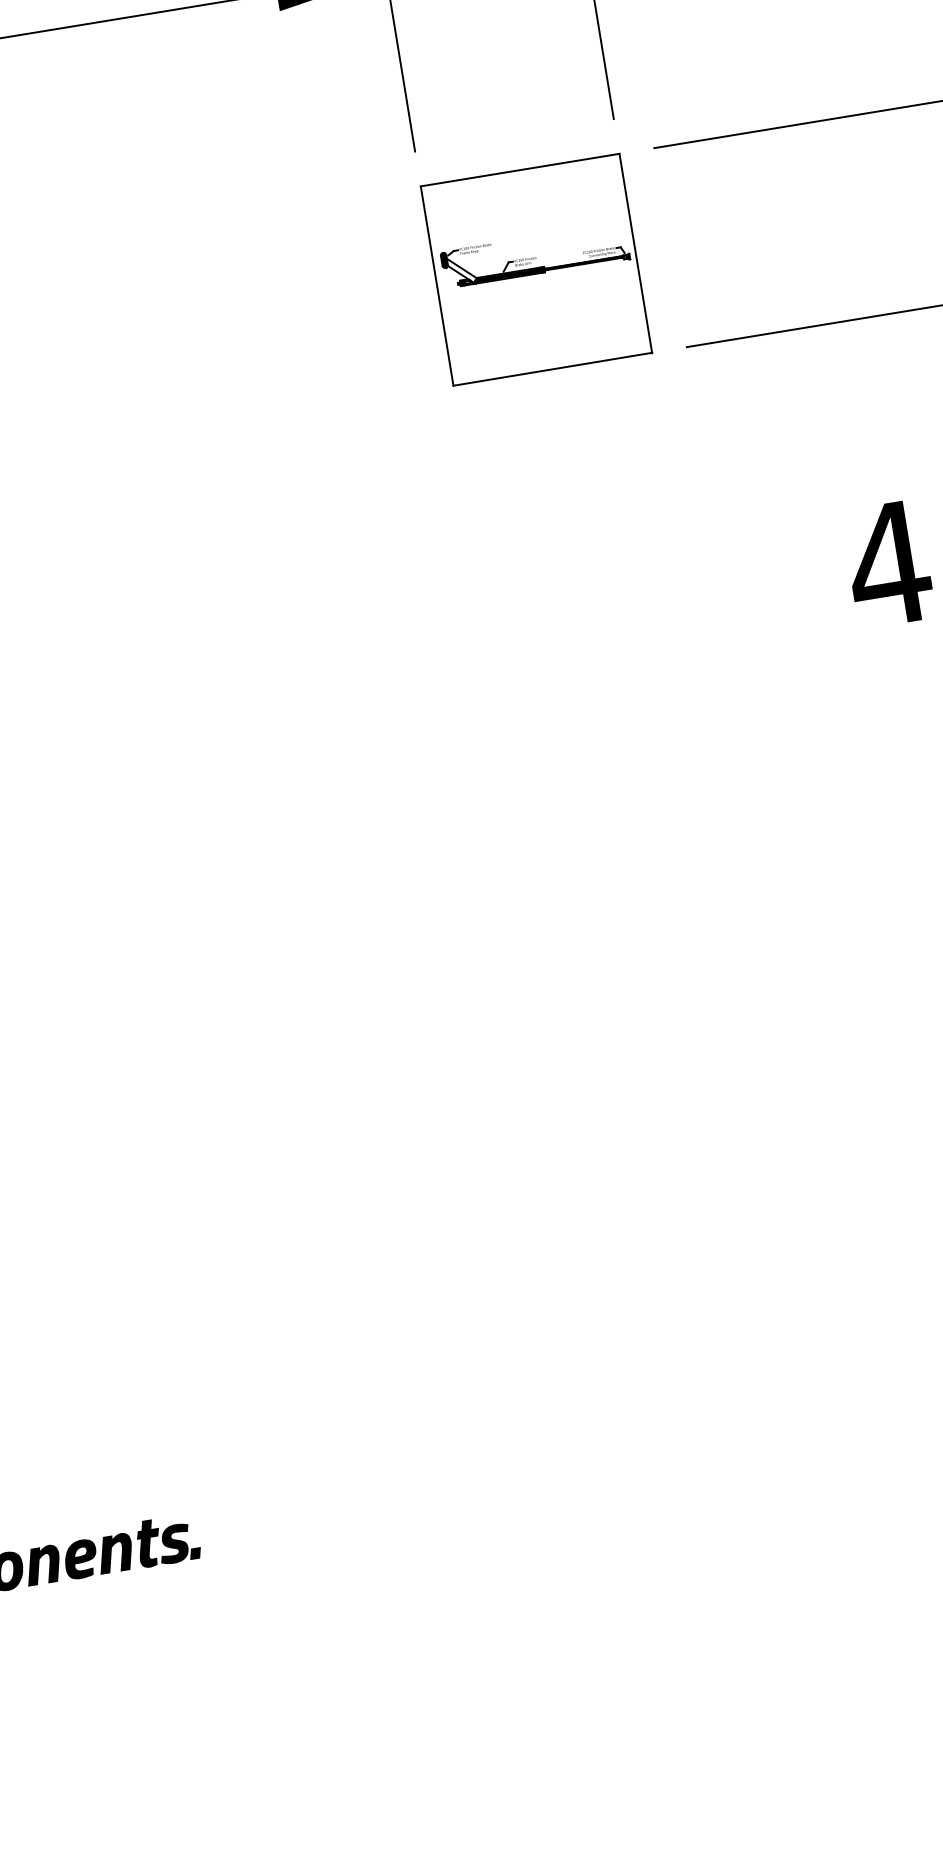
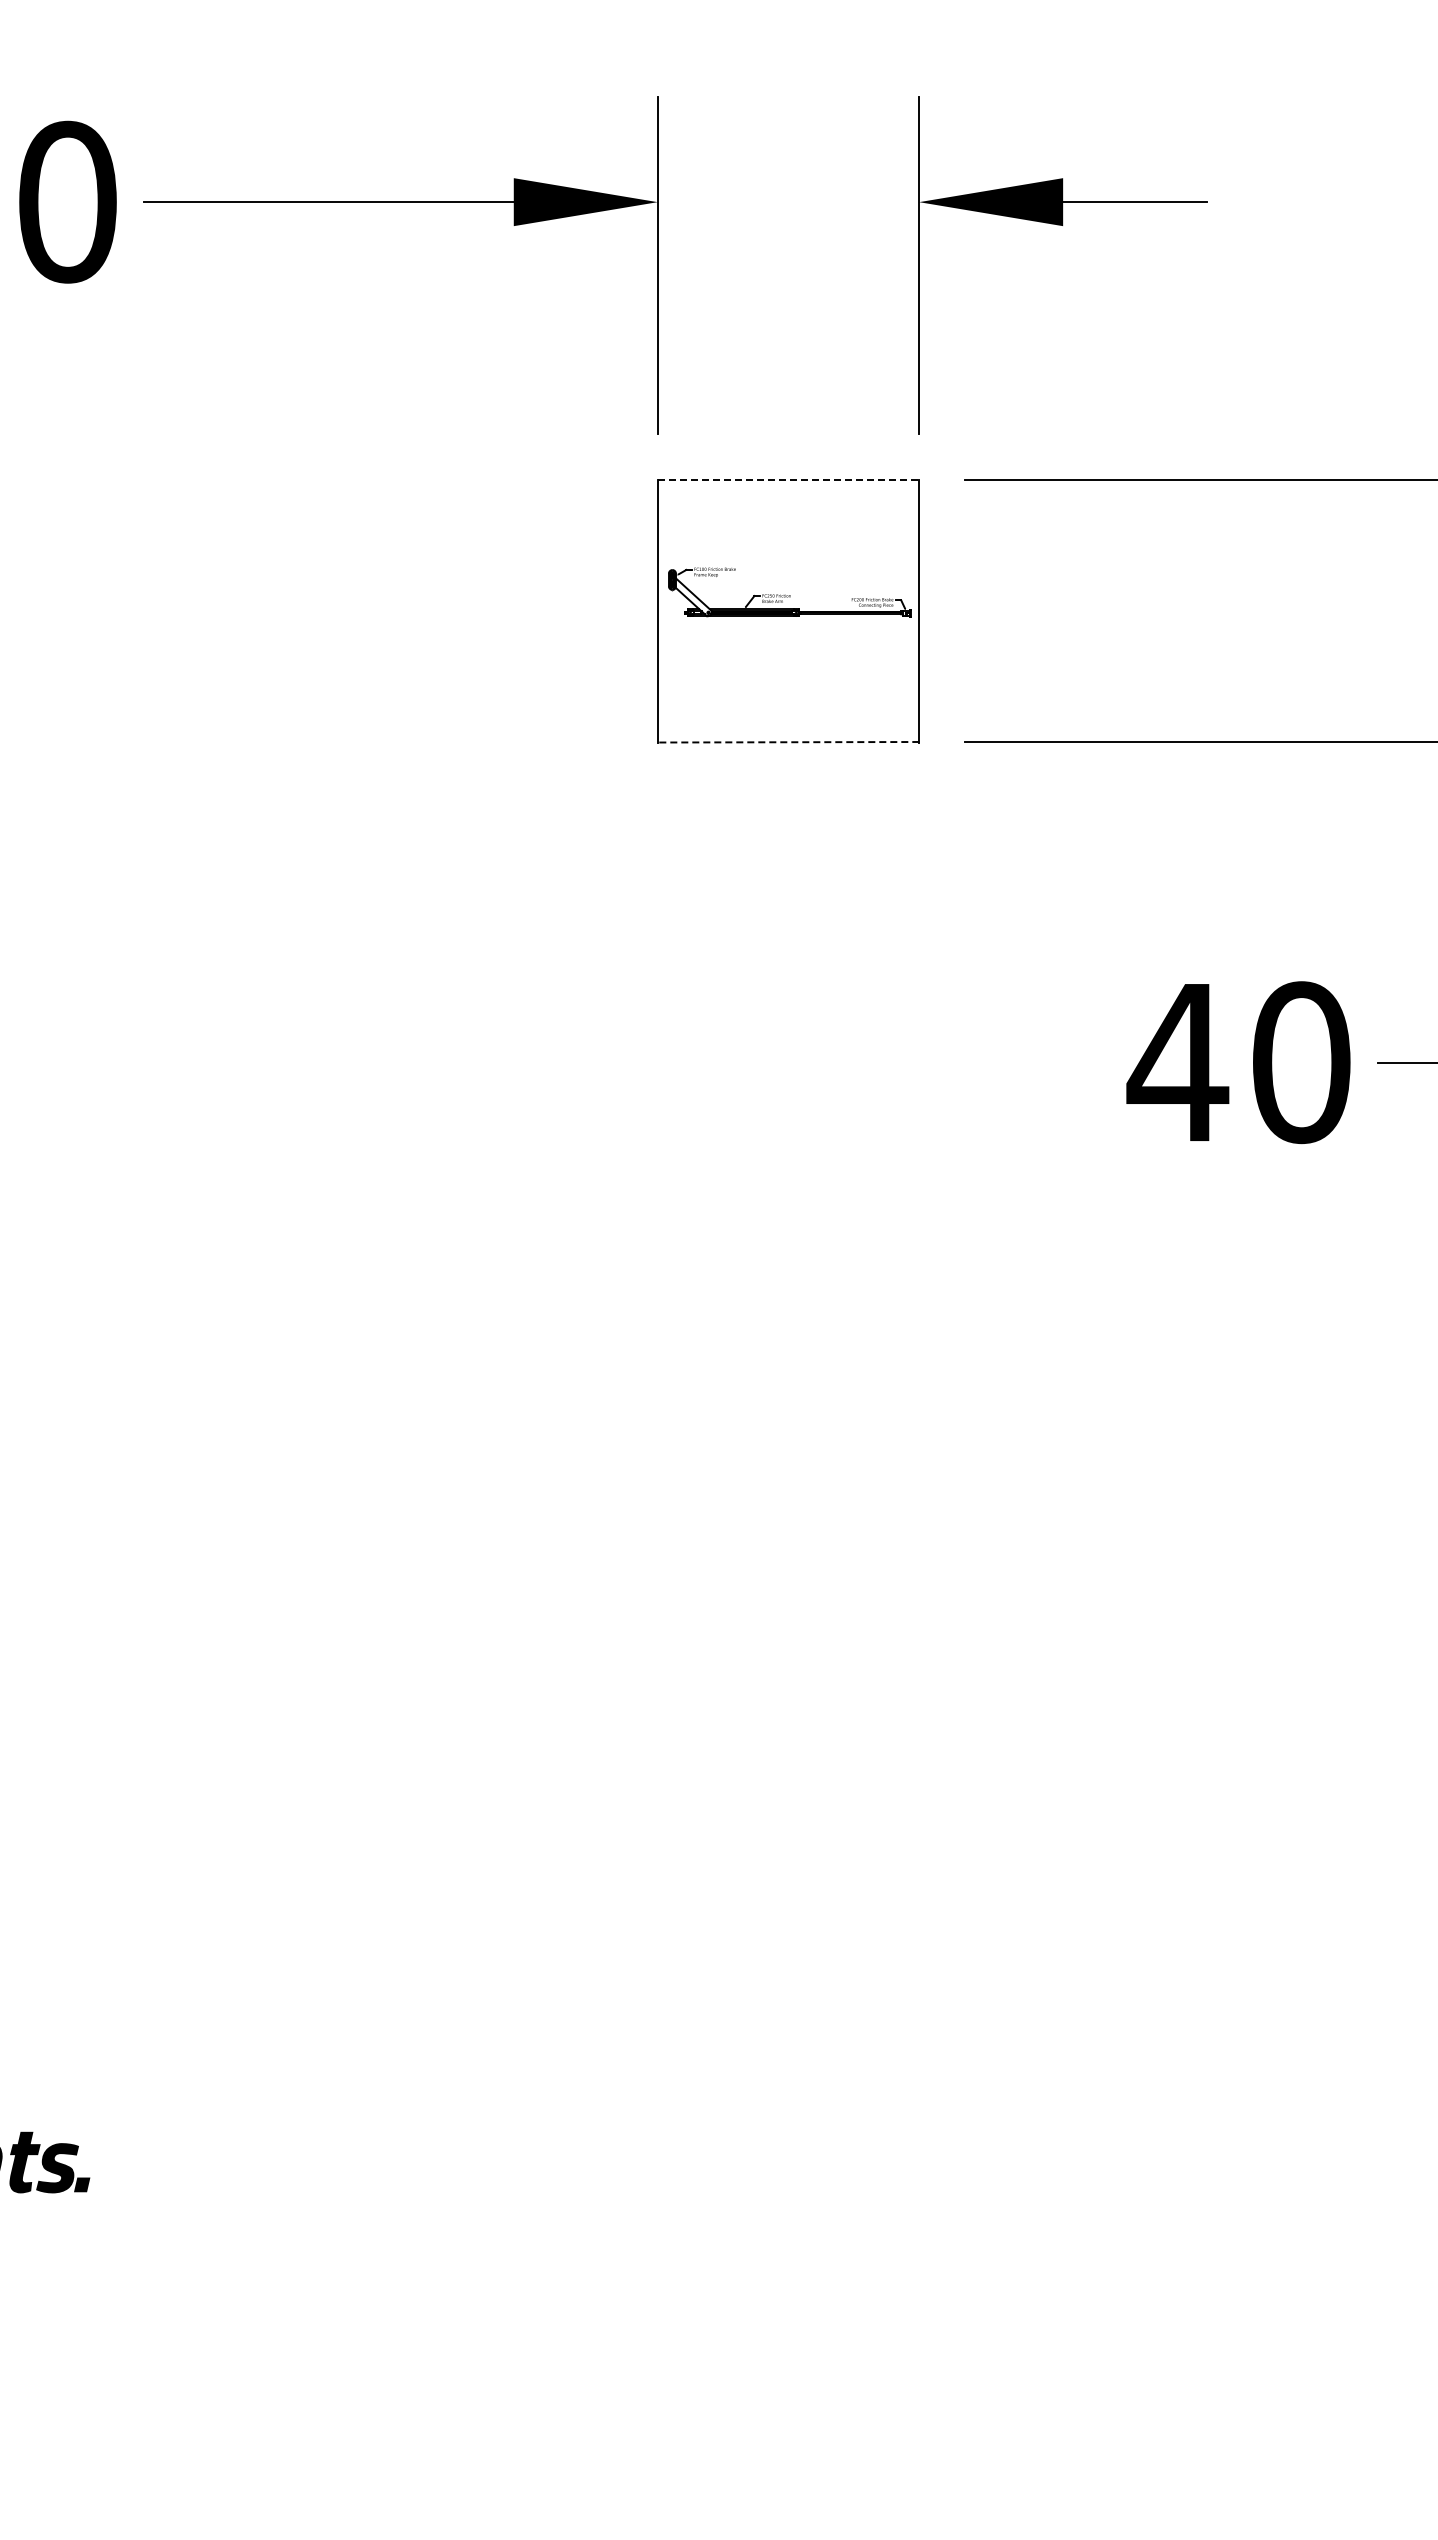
line: (520, 170) -> (788, 480), solid -> dashed
line: (552, 369) -> (788, 742), solid -> dashed

